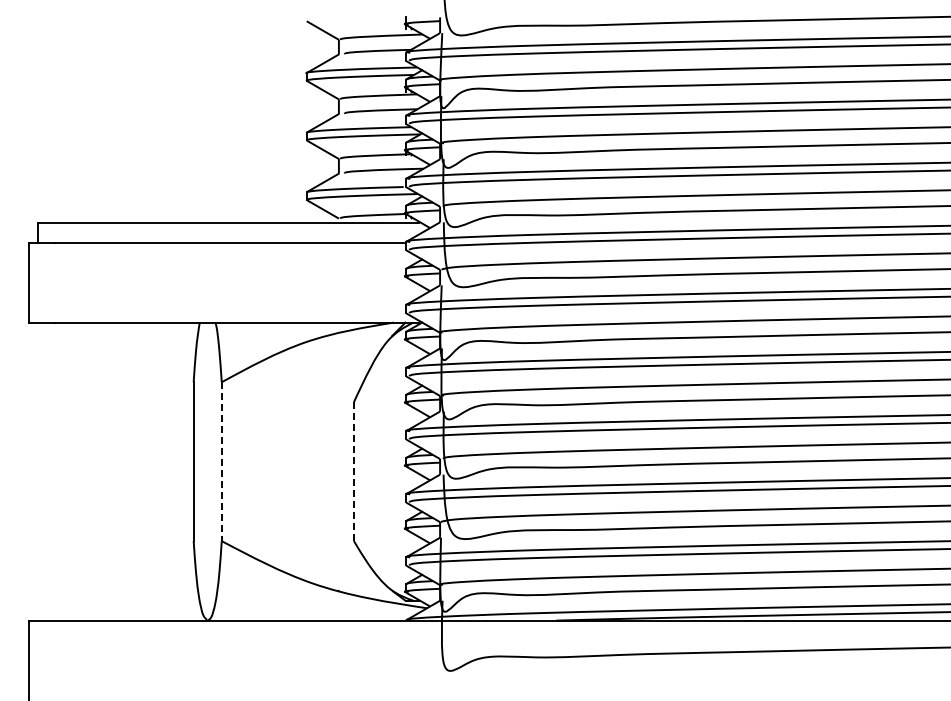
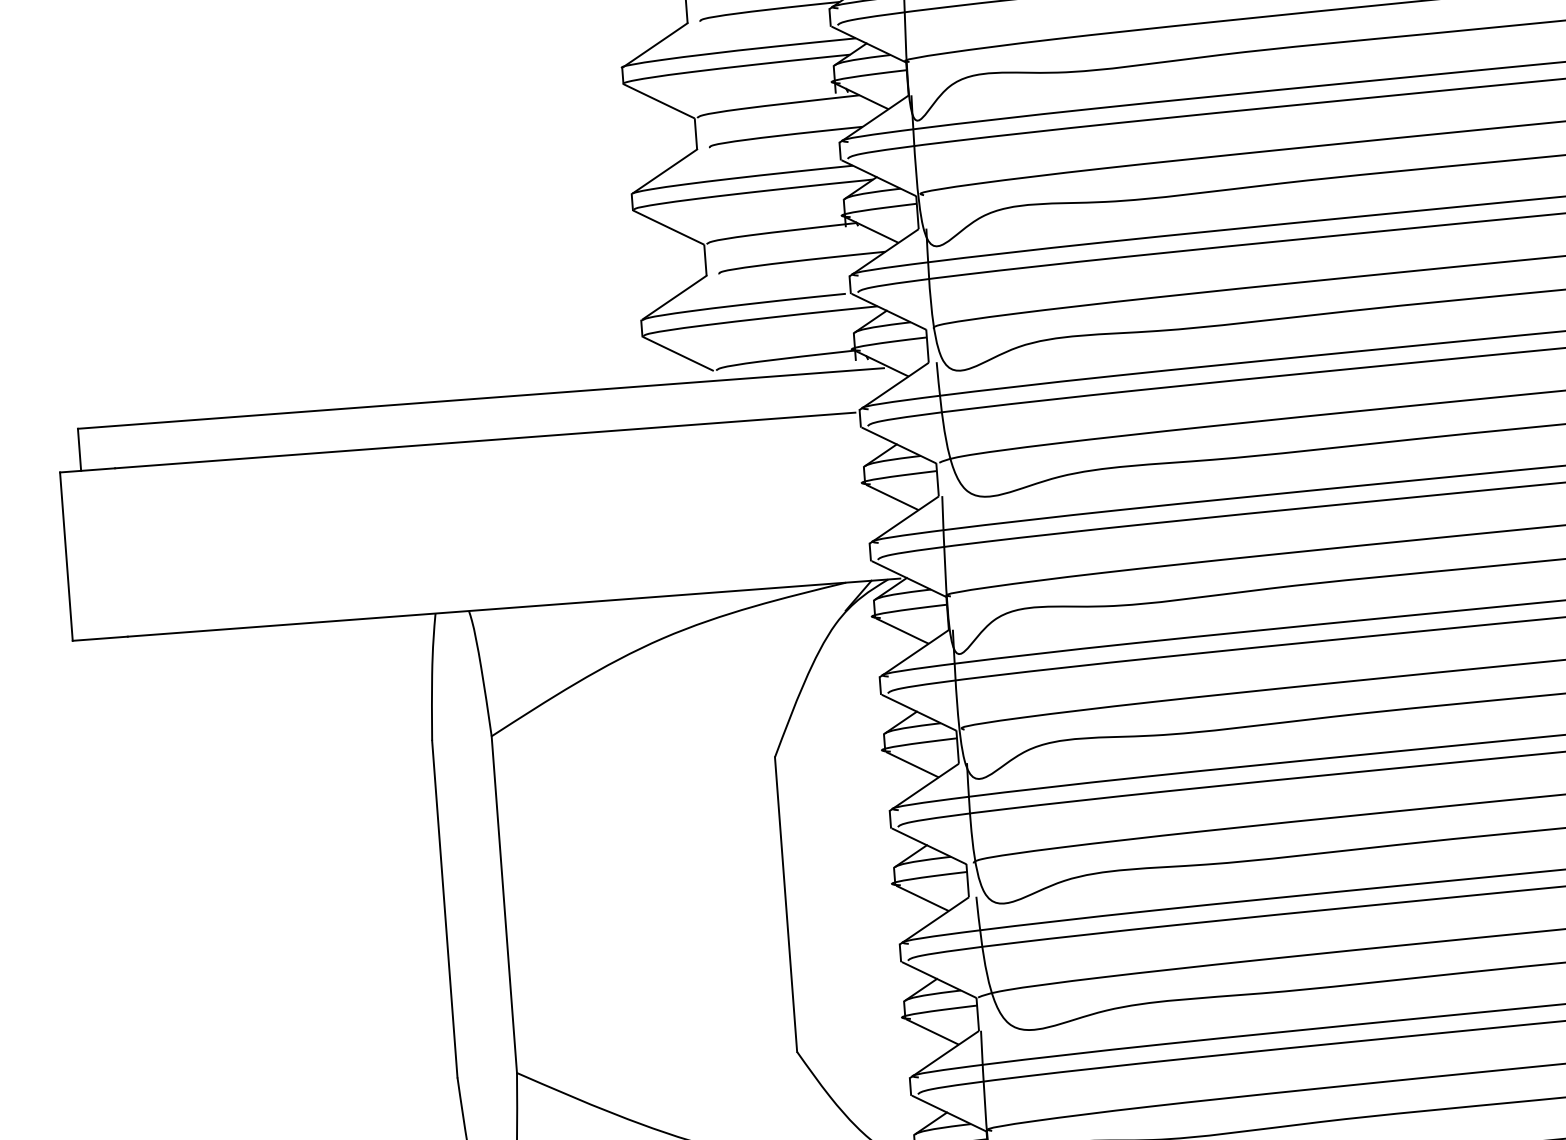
line: (221, 462) -> (503, 906), dashed -> solid
line: (354, 471) -> (787, 904), dashed -> solid

